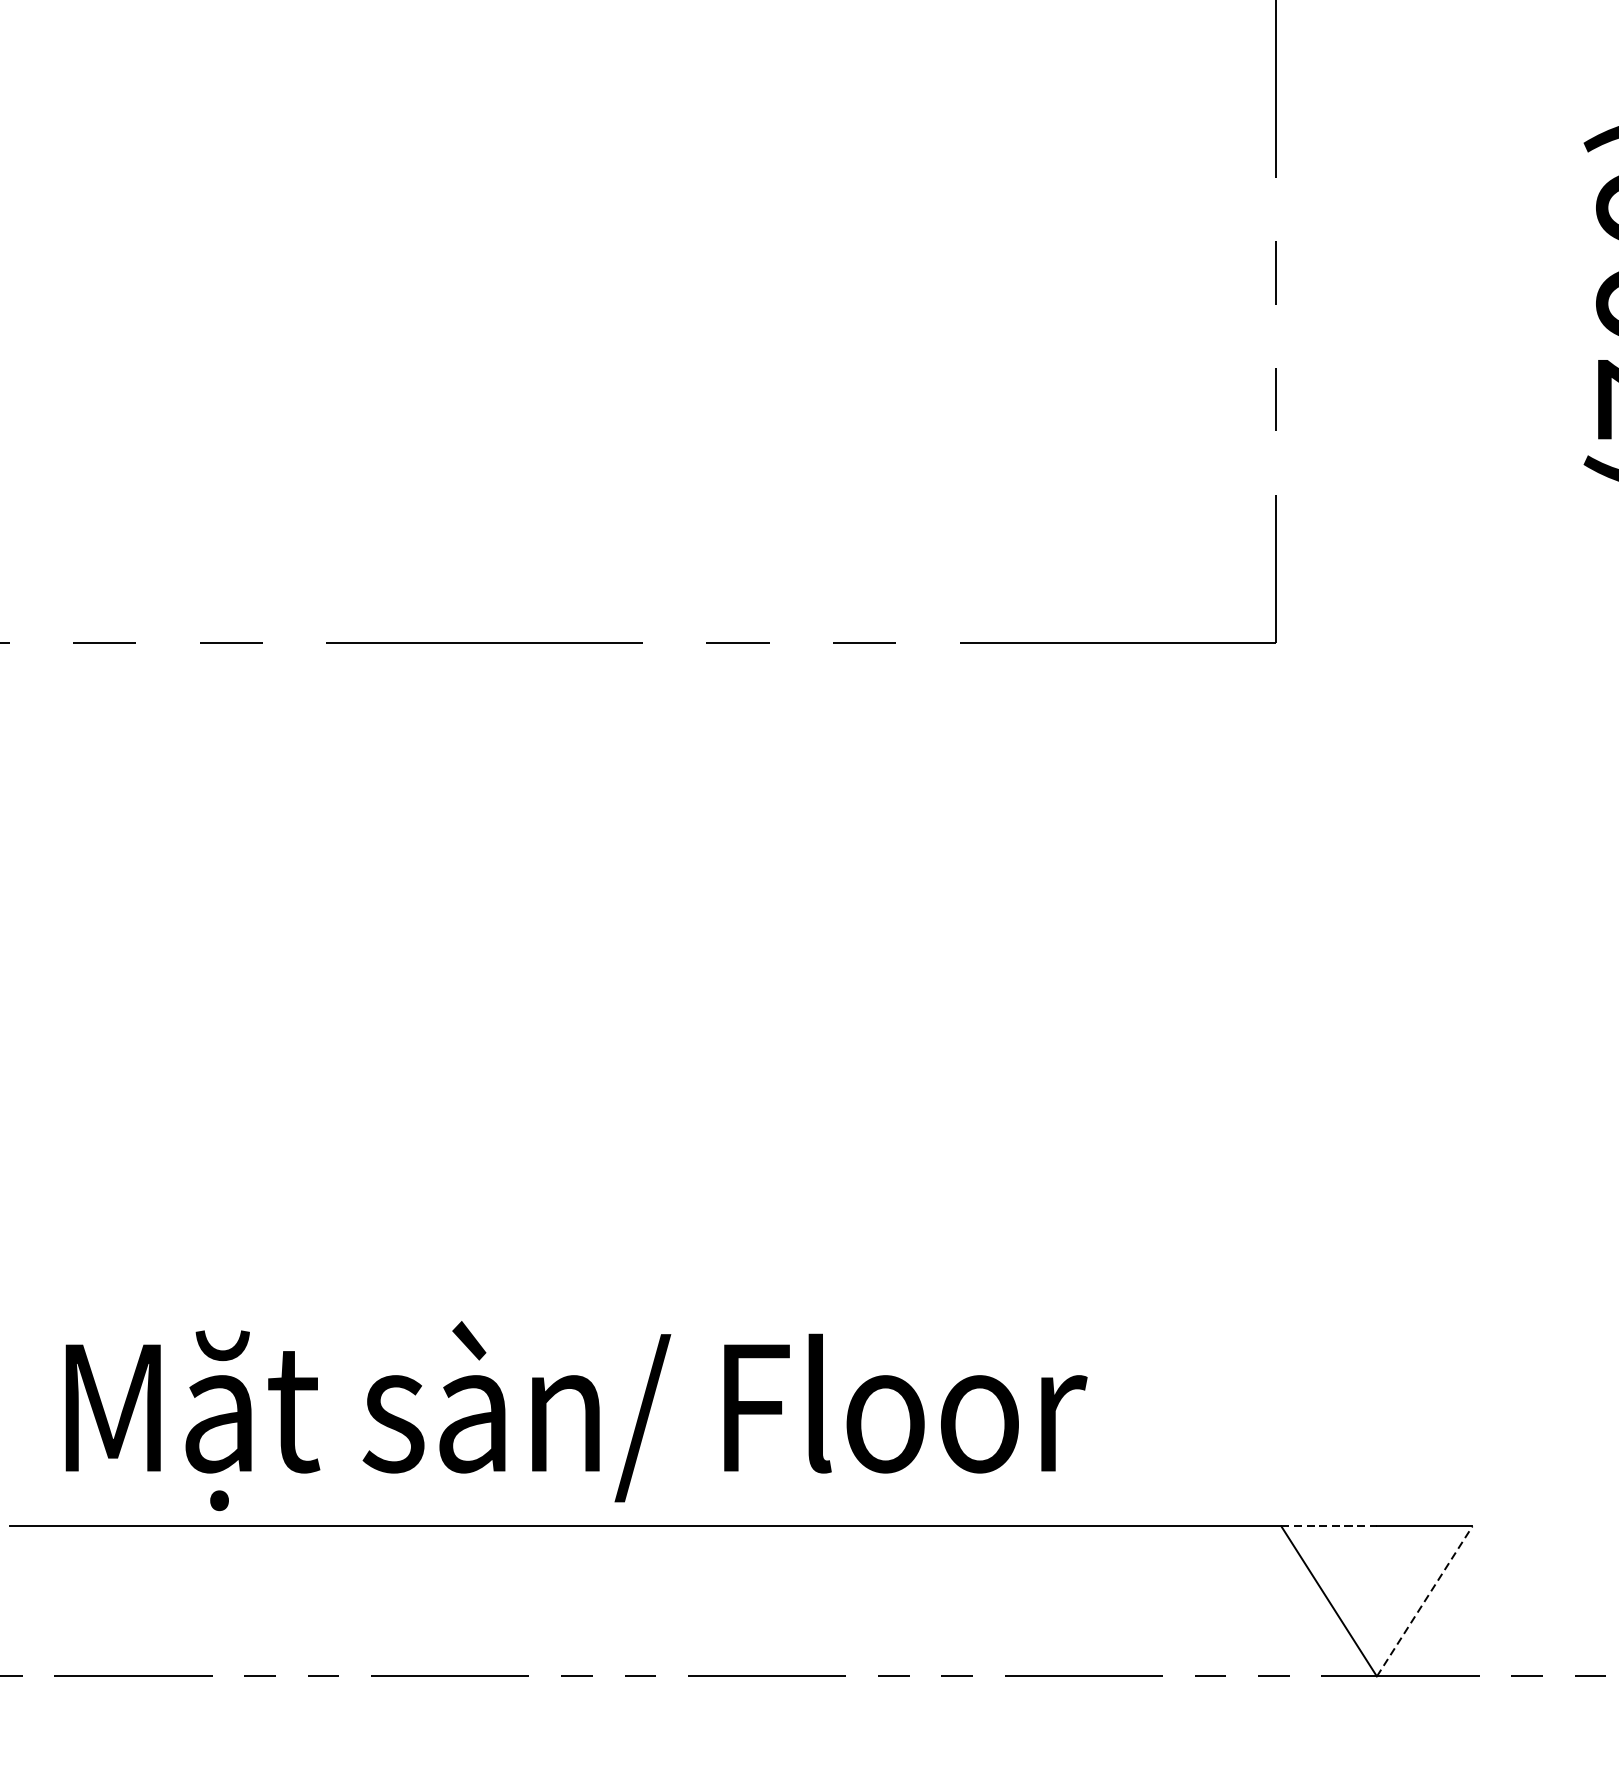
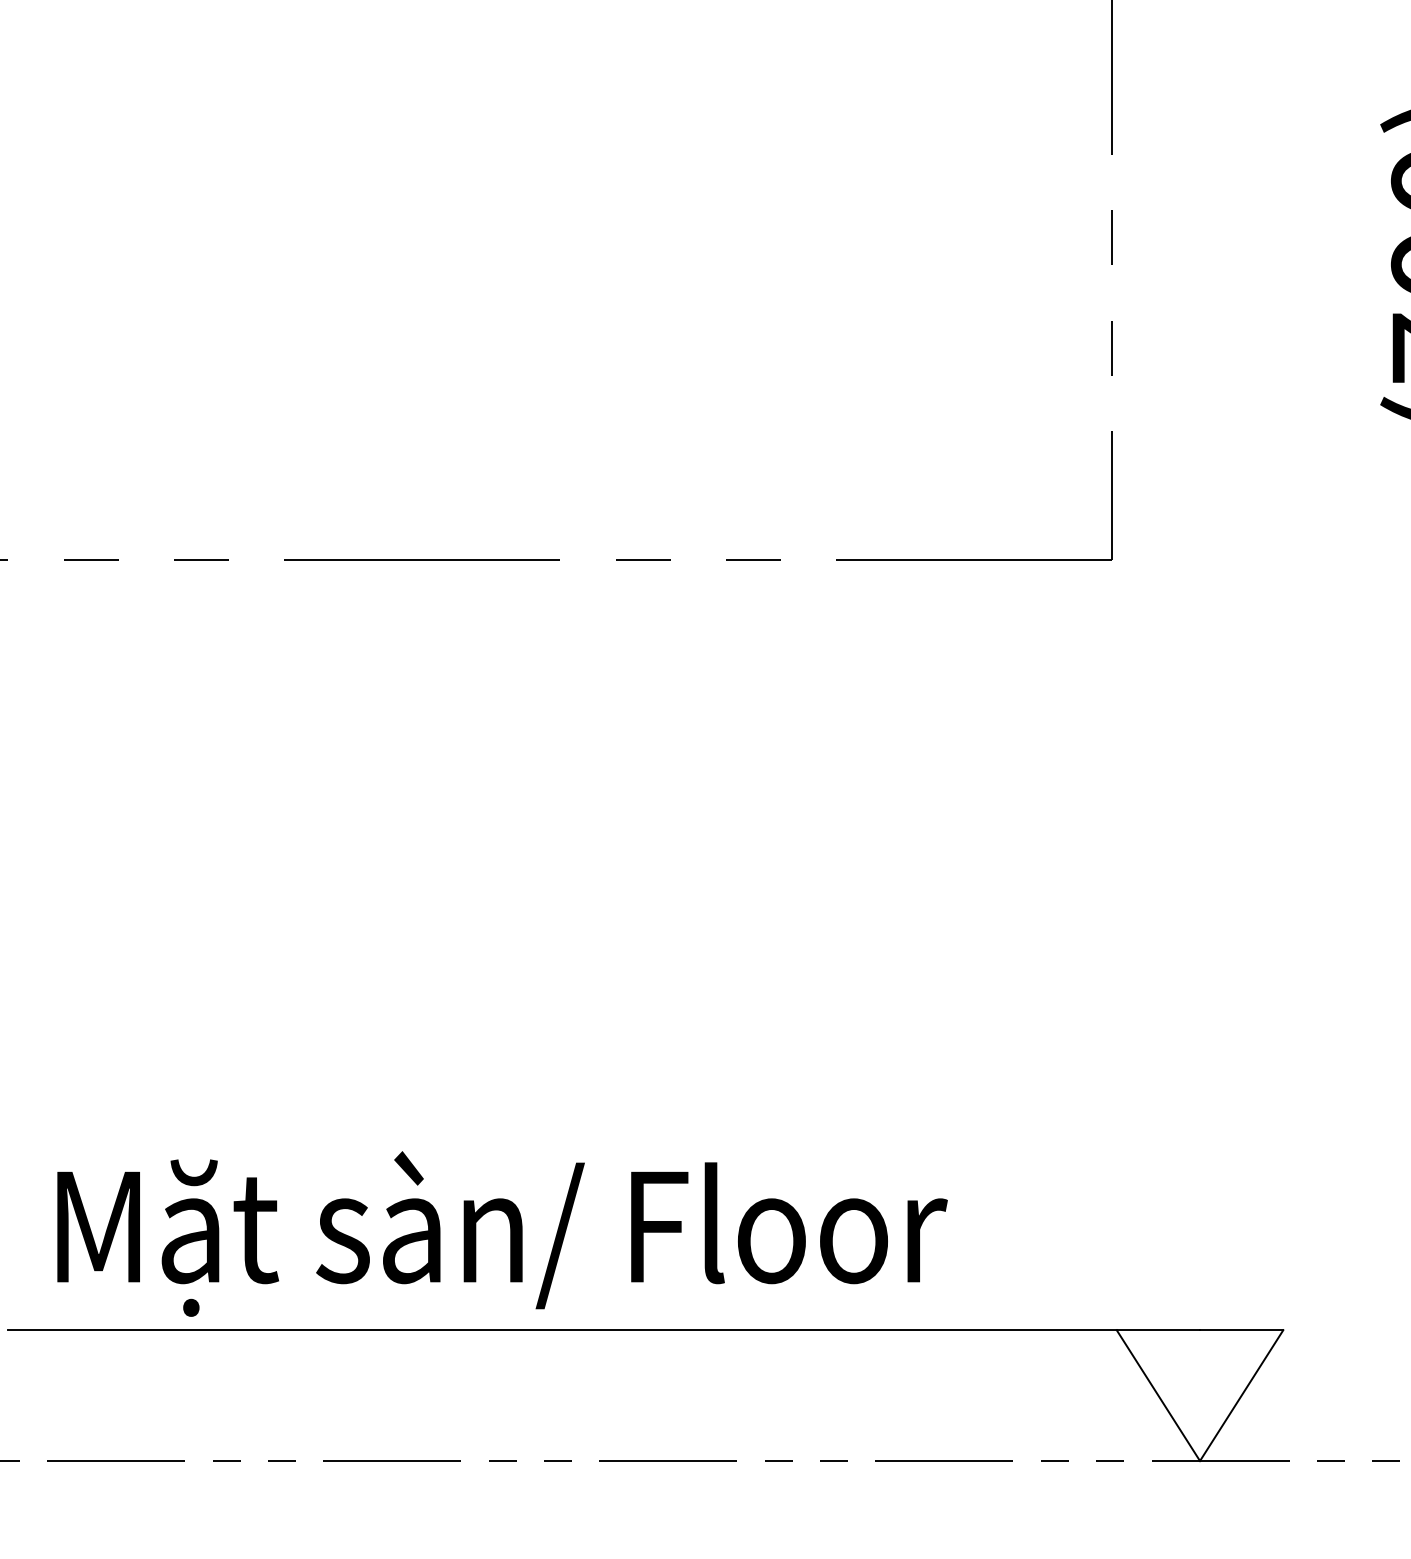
line: (1329, 1526) -> (1158, 1330), dashed -> solid
line: (1424, 1601) -> (1241, 1395), dashed -> solid

